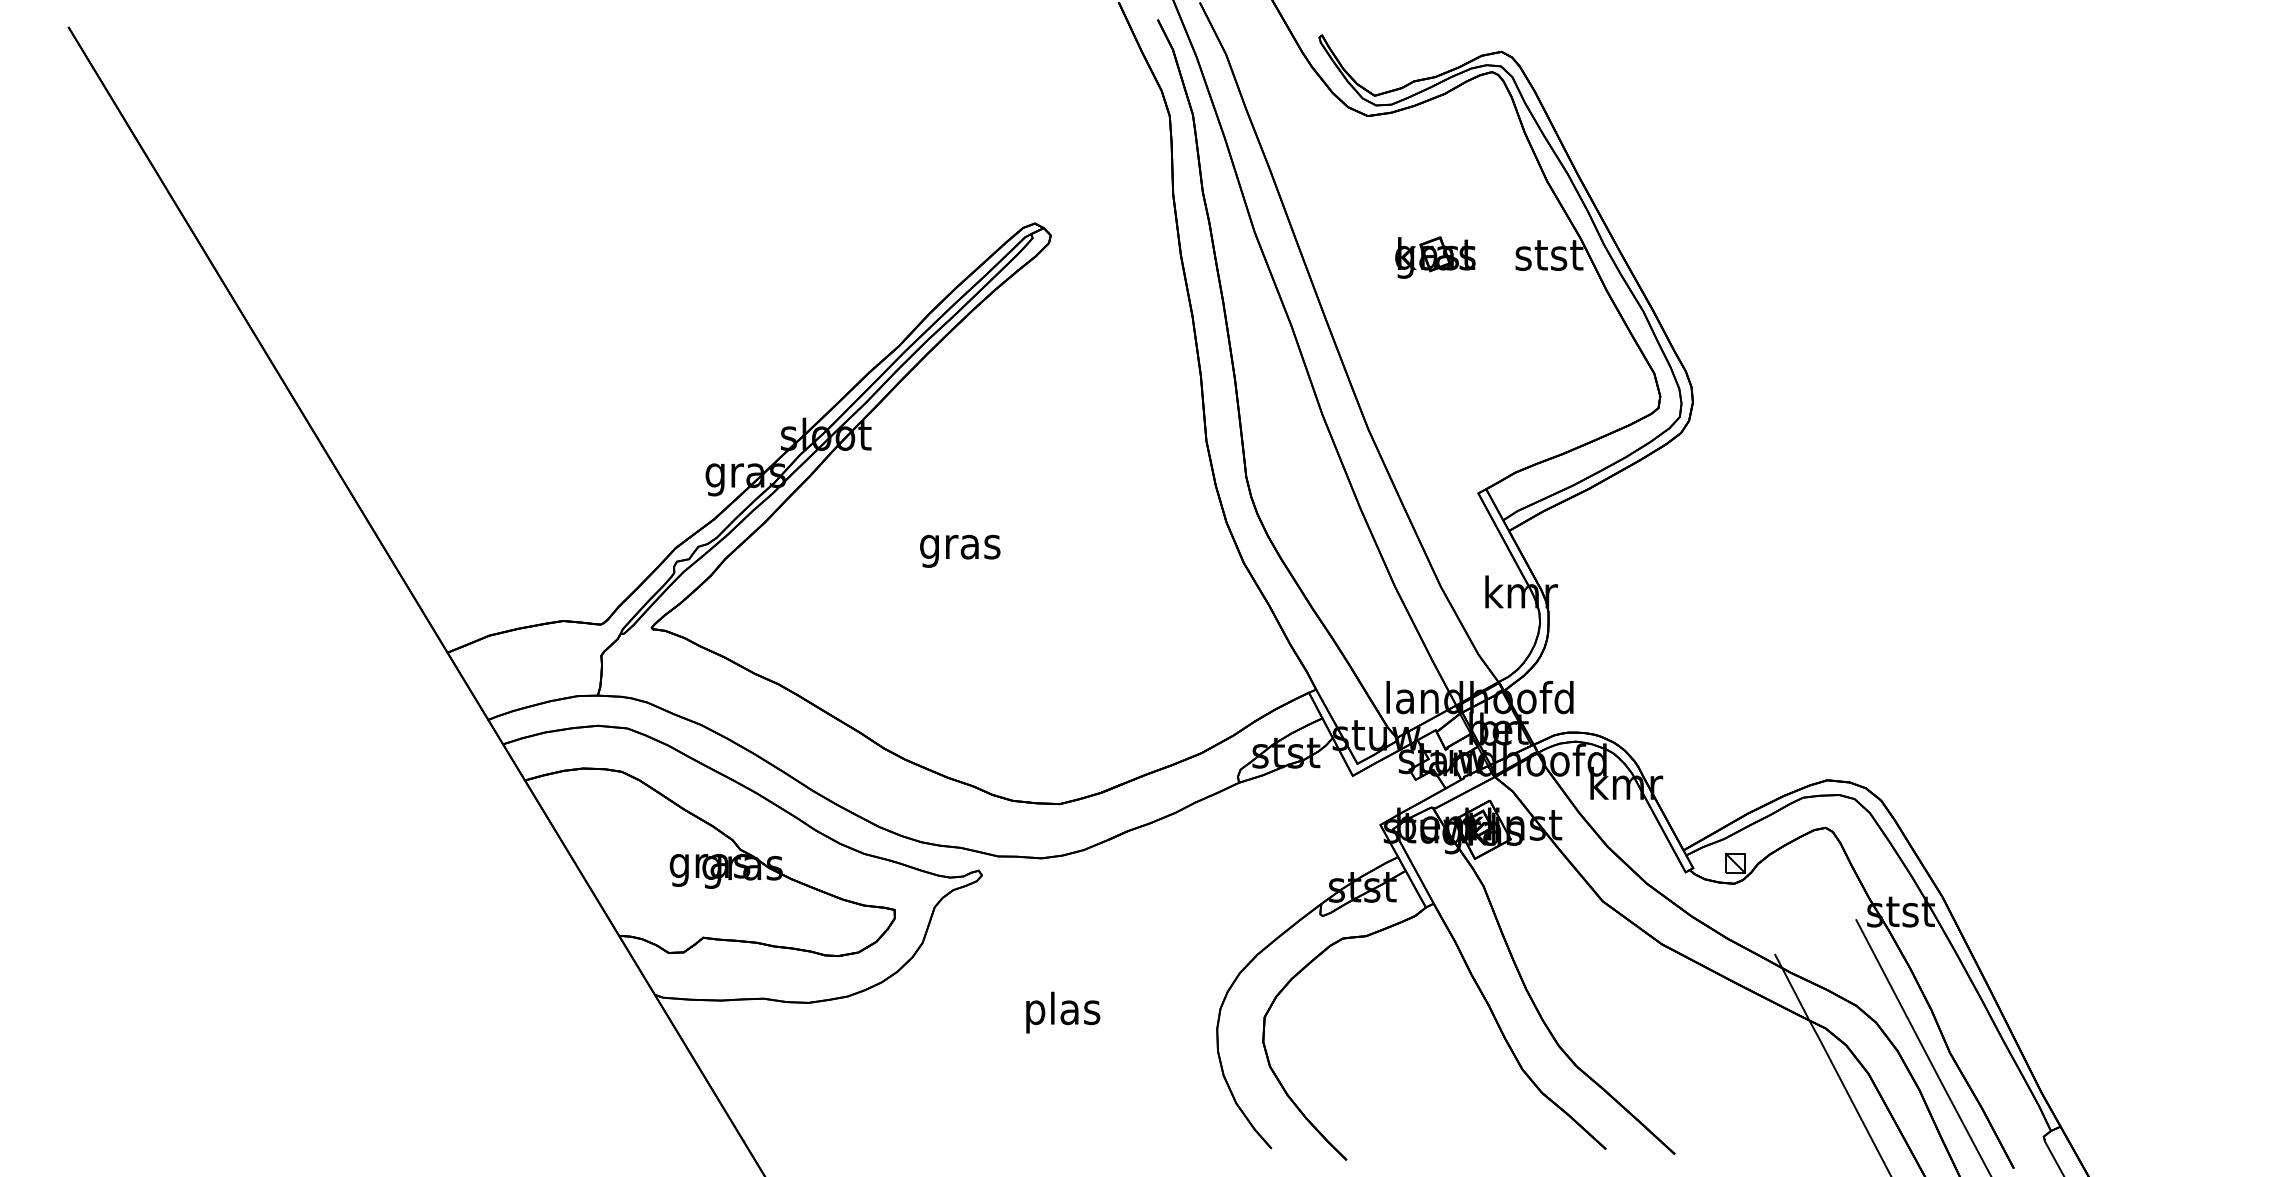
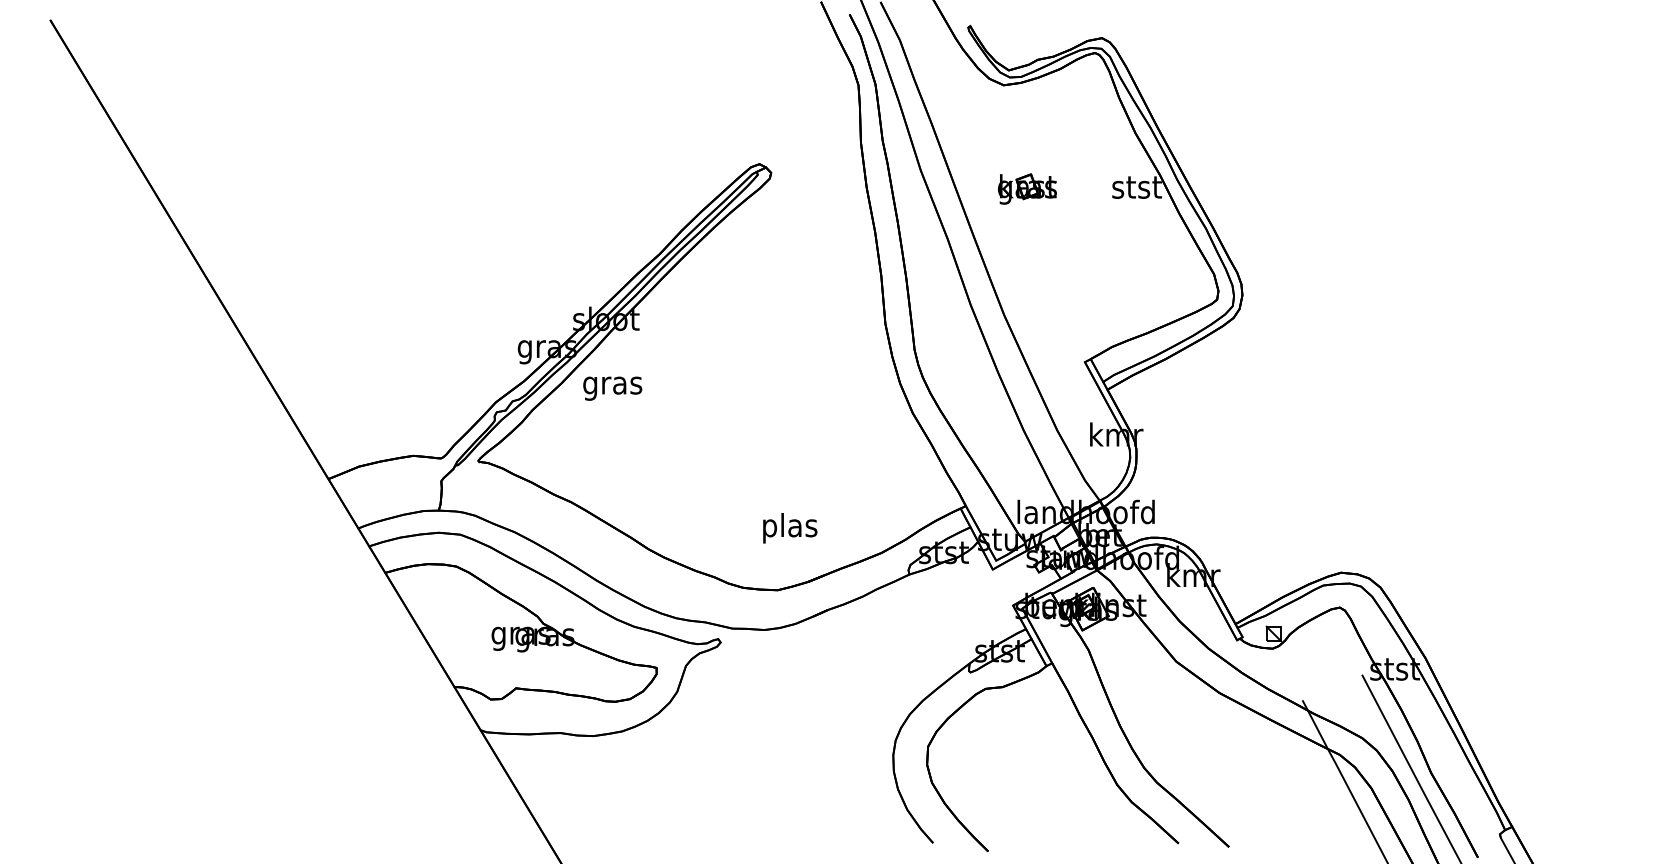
part: (1435, 256) -> (1027, 188), moved
text: (959, 551) -> (612, 388), moved
text: (1063, 1012) -> (790, 528), moved

